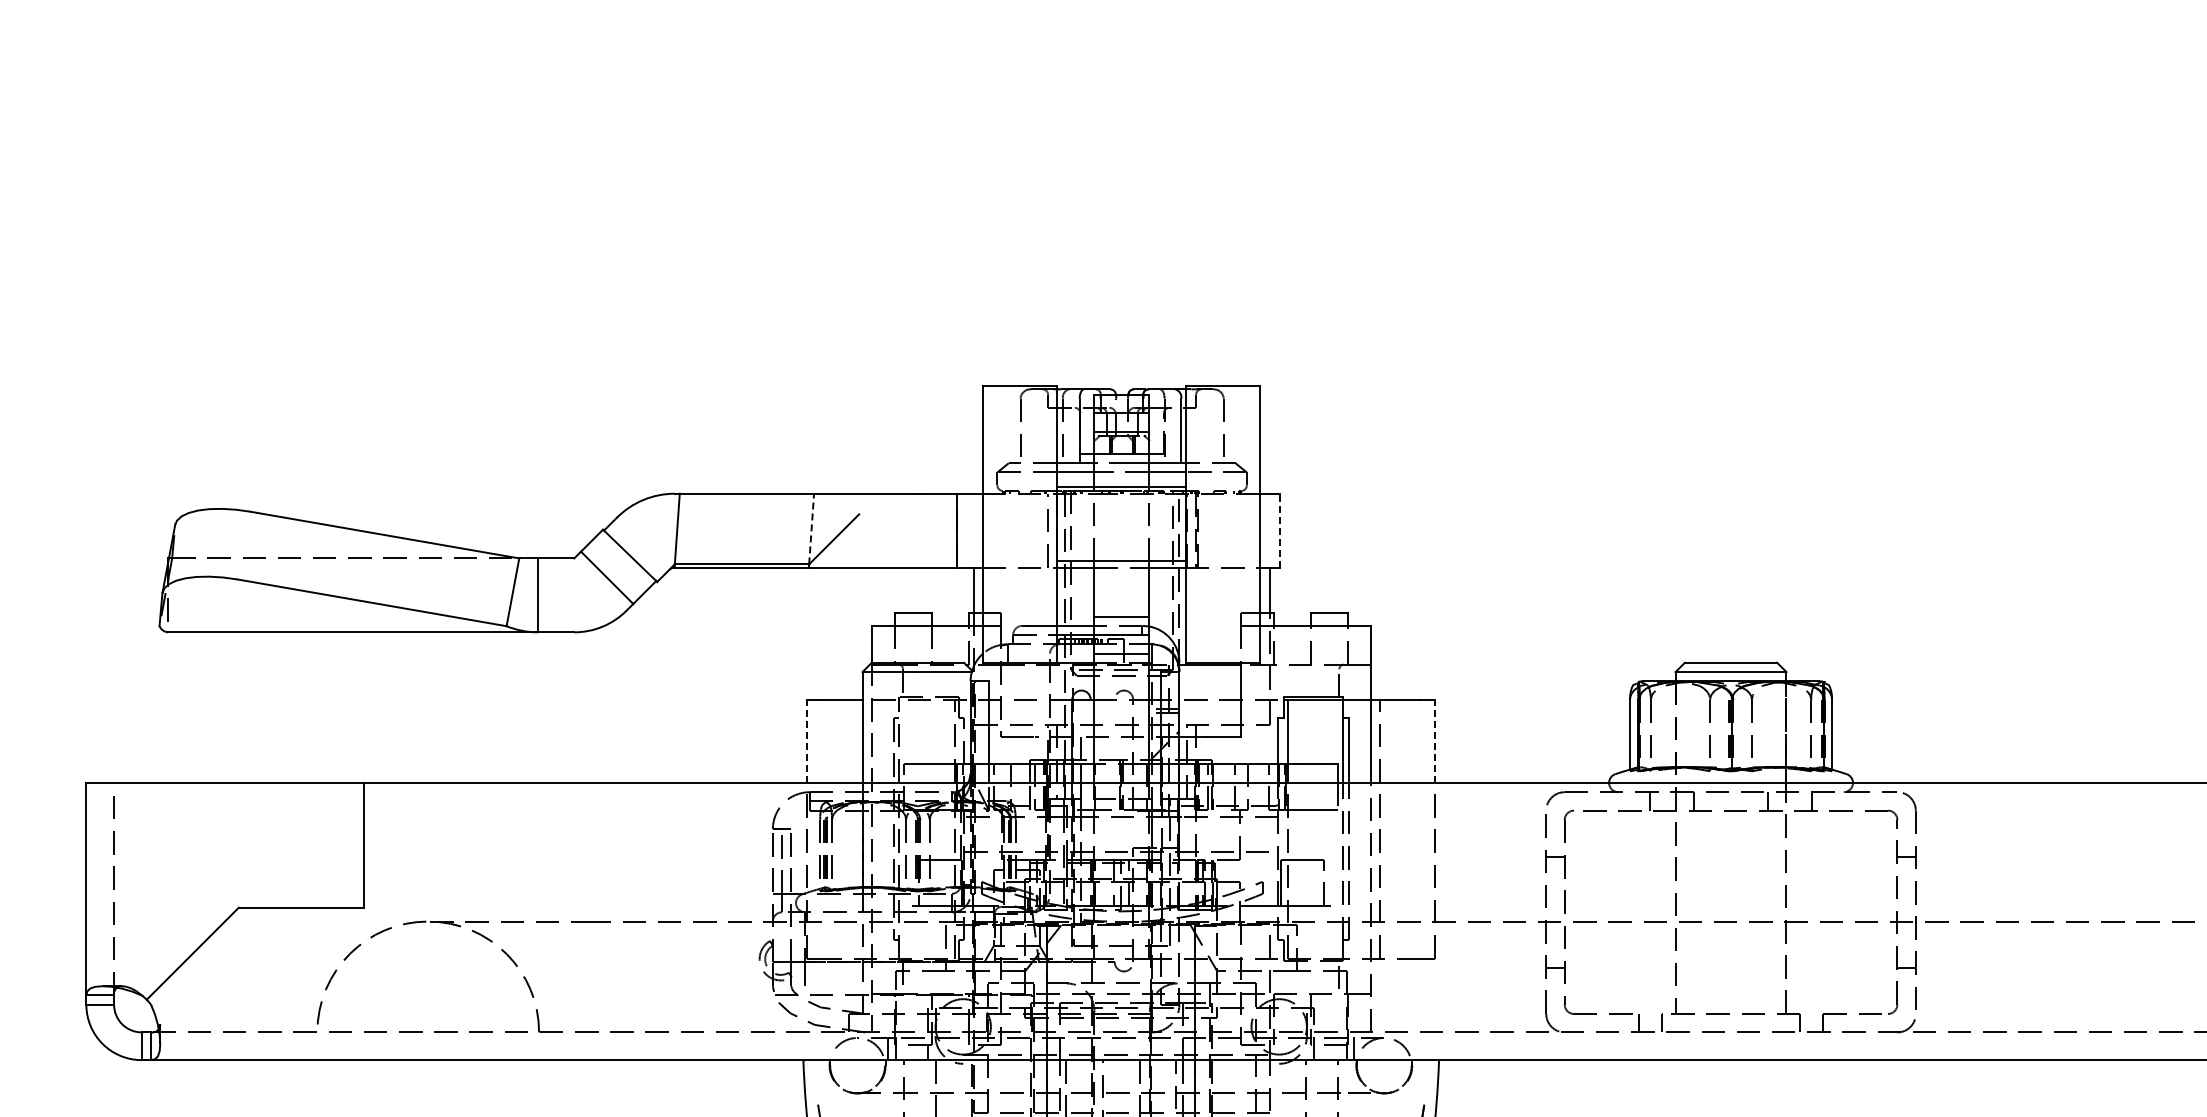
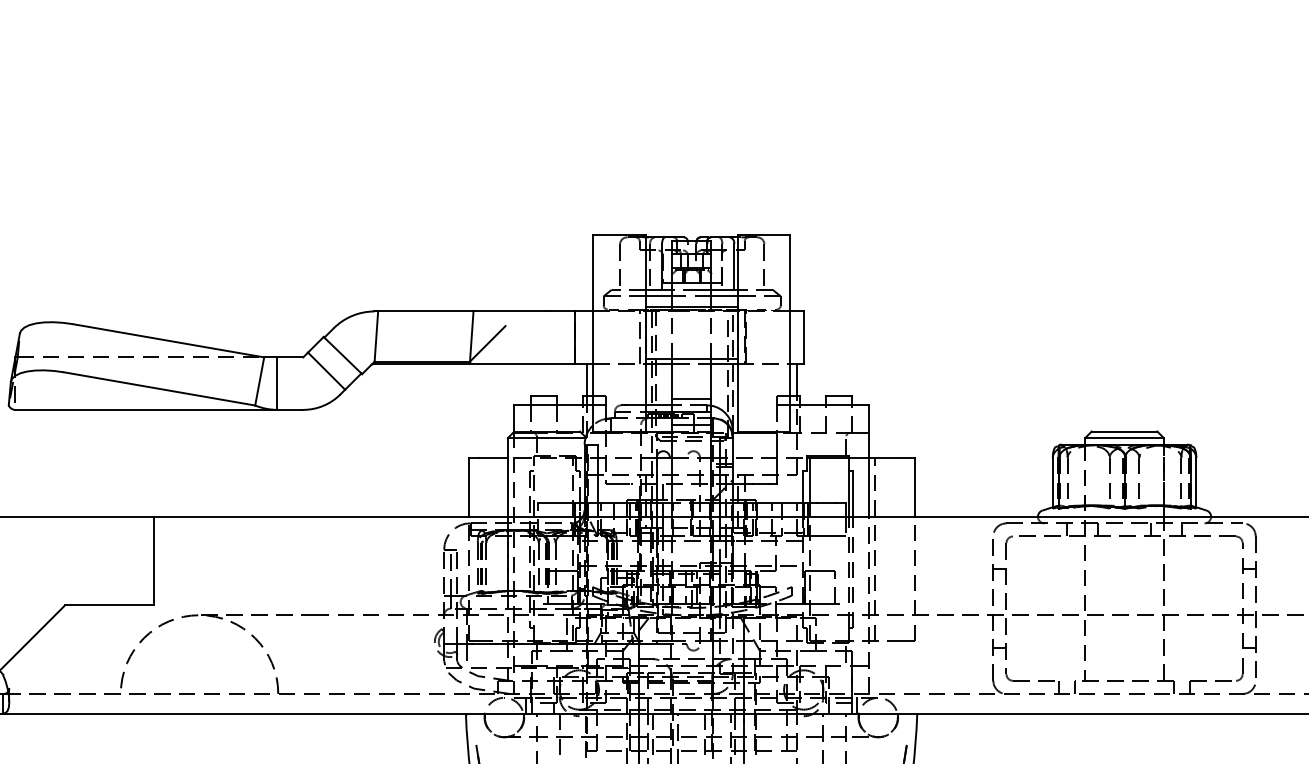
line: (811, 528) -> (471, 336), dashed -> solid
line: (1280, 530) -> (804, 337), dashed -> solid
line: (807, 741) -> (468, 487), dashed -> solid
line: (1435, 741) -> (914, 487), dashed -> solid

